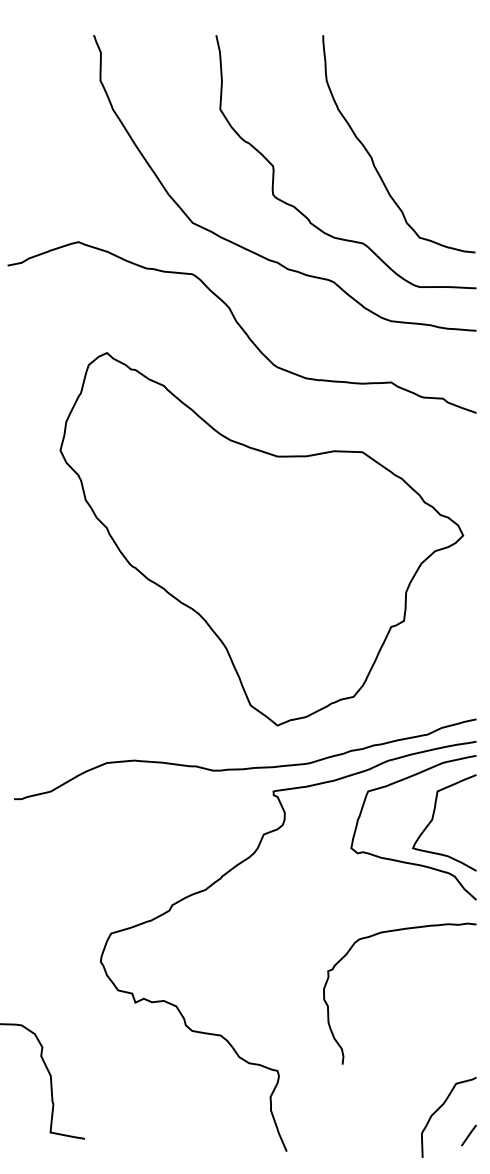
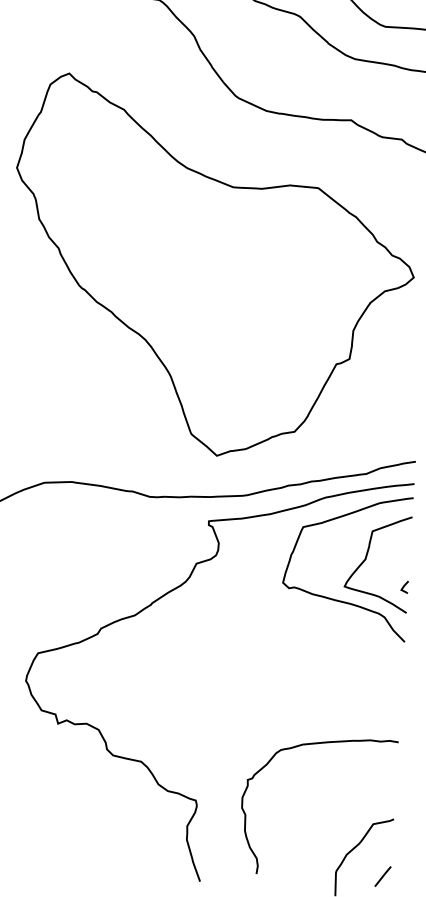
line: (472, 844) -> (404, 586), added
curve: (389, 932) -> (311, 745), moved

